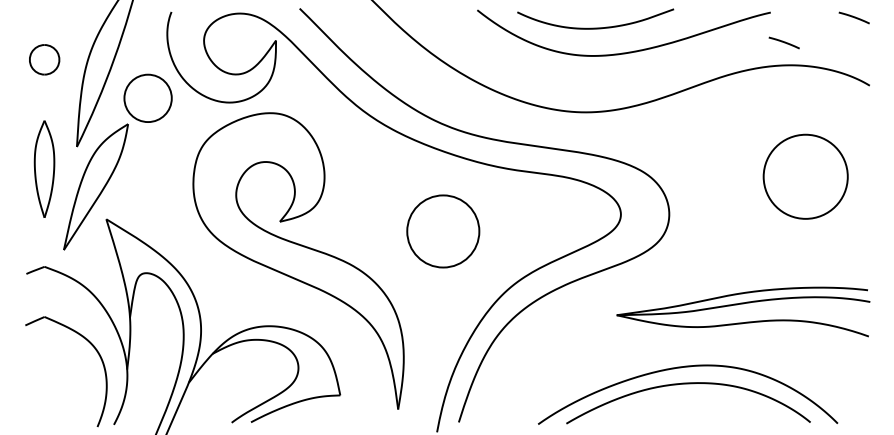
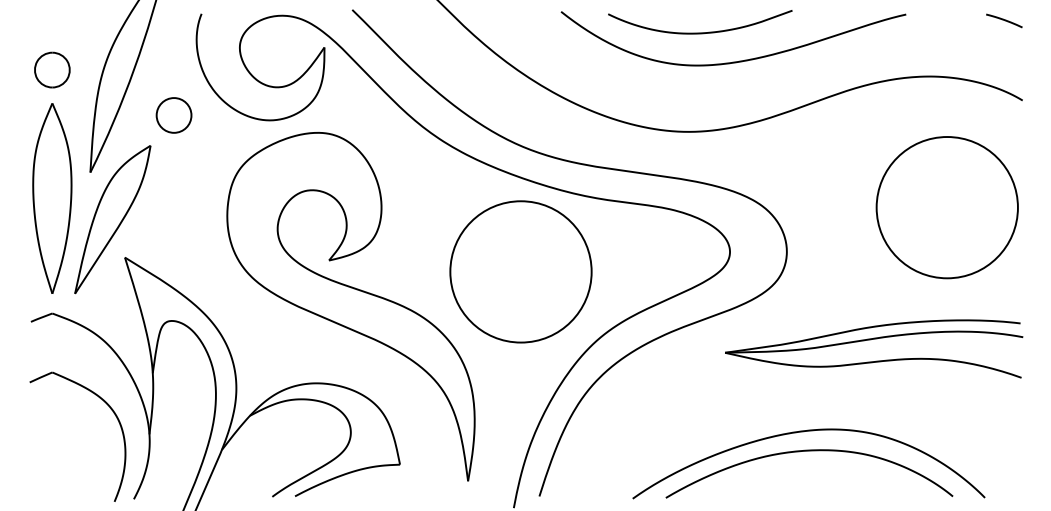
line: (783, 42) -> (921, 49), removed
circle: (147, 98) -> (173, 115), size x0.62
part: (44, 169) -> (52, 199), size x1.67
circle: (805, 176) -> (947, 207), size x1.43
circle: (443, 231) -> (521, 271), size x1.67
part: (743, 304) -> (874, 340), moved

